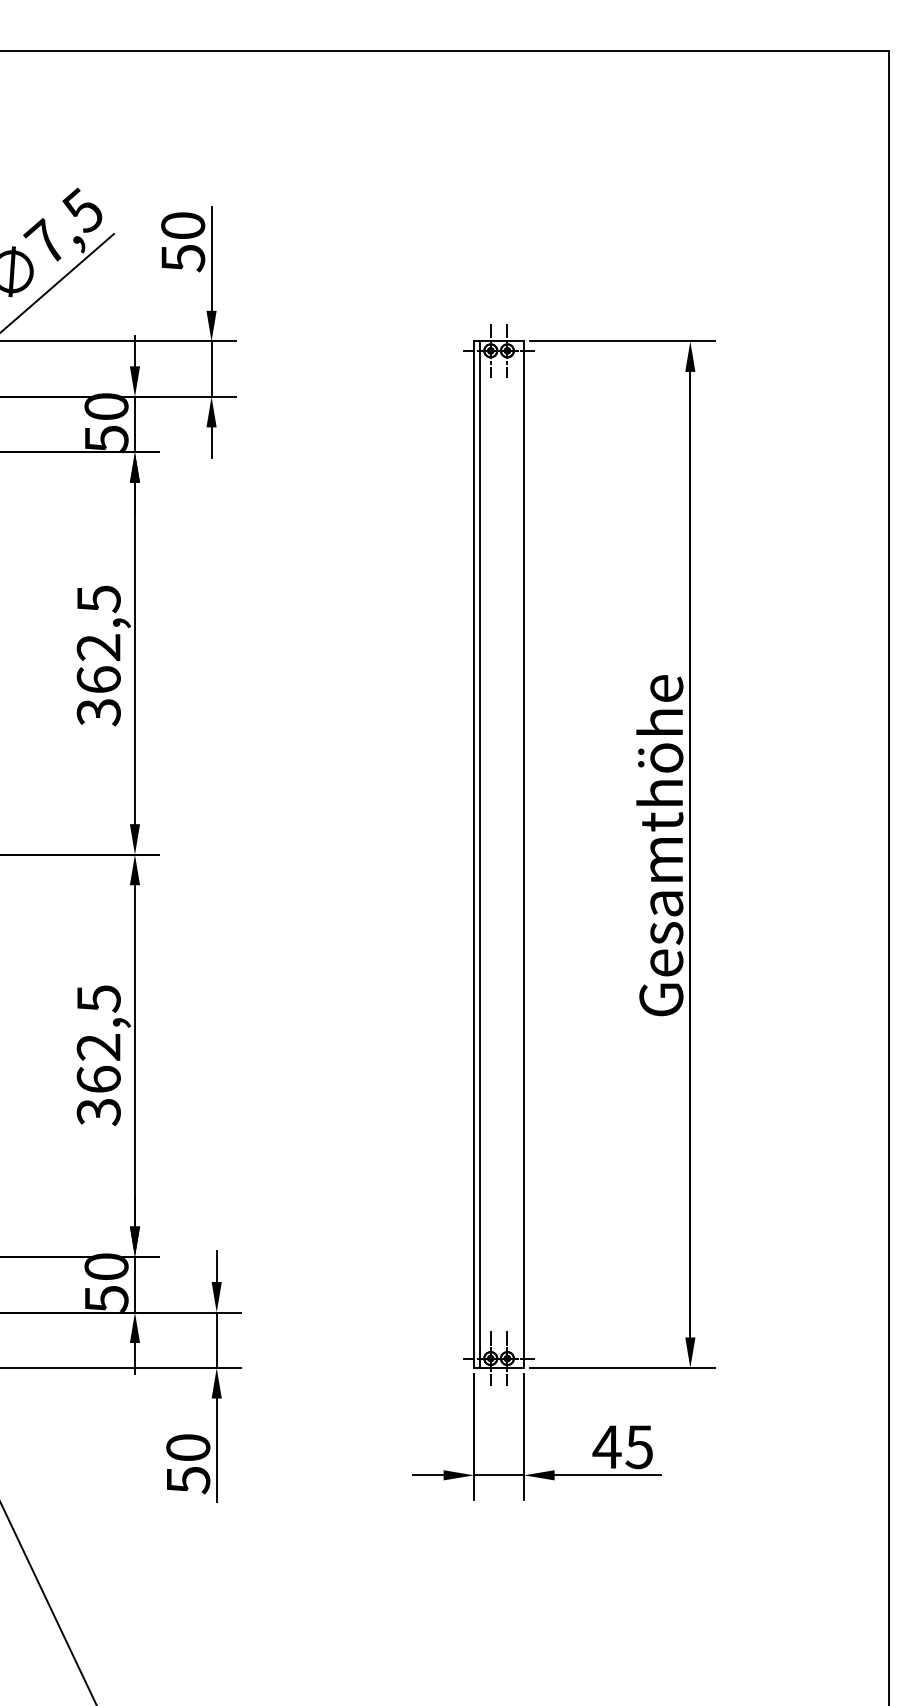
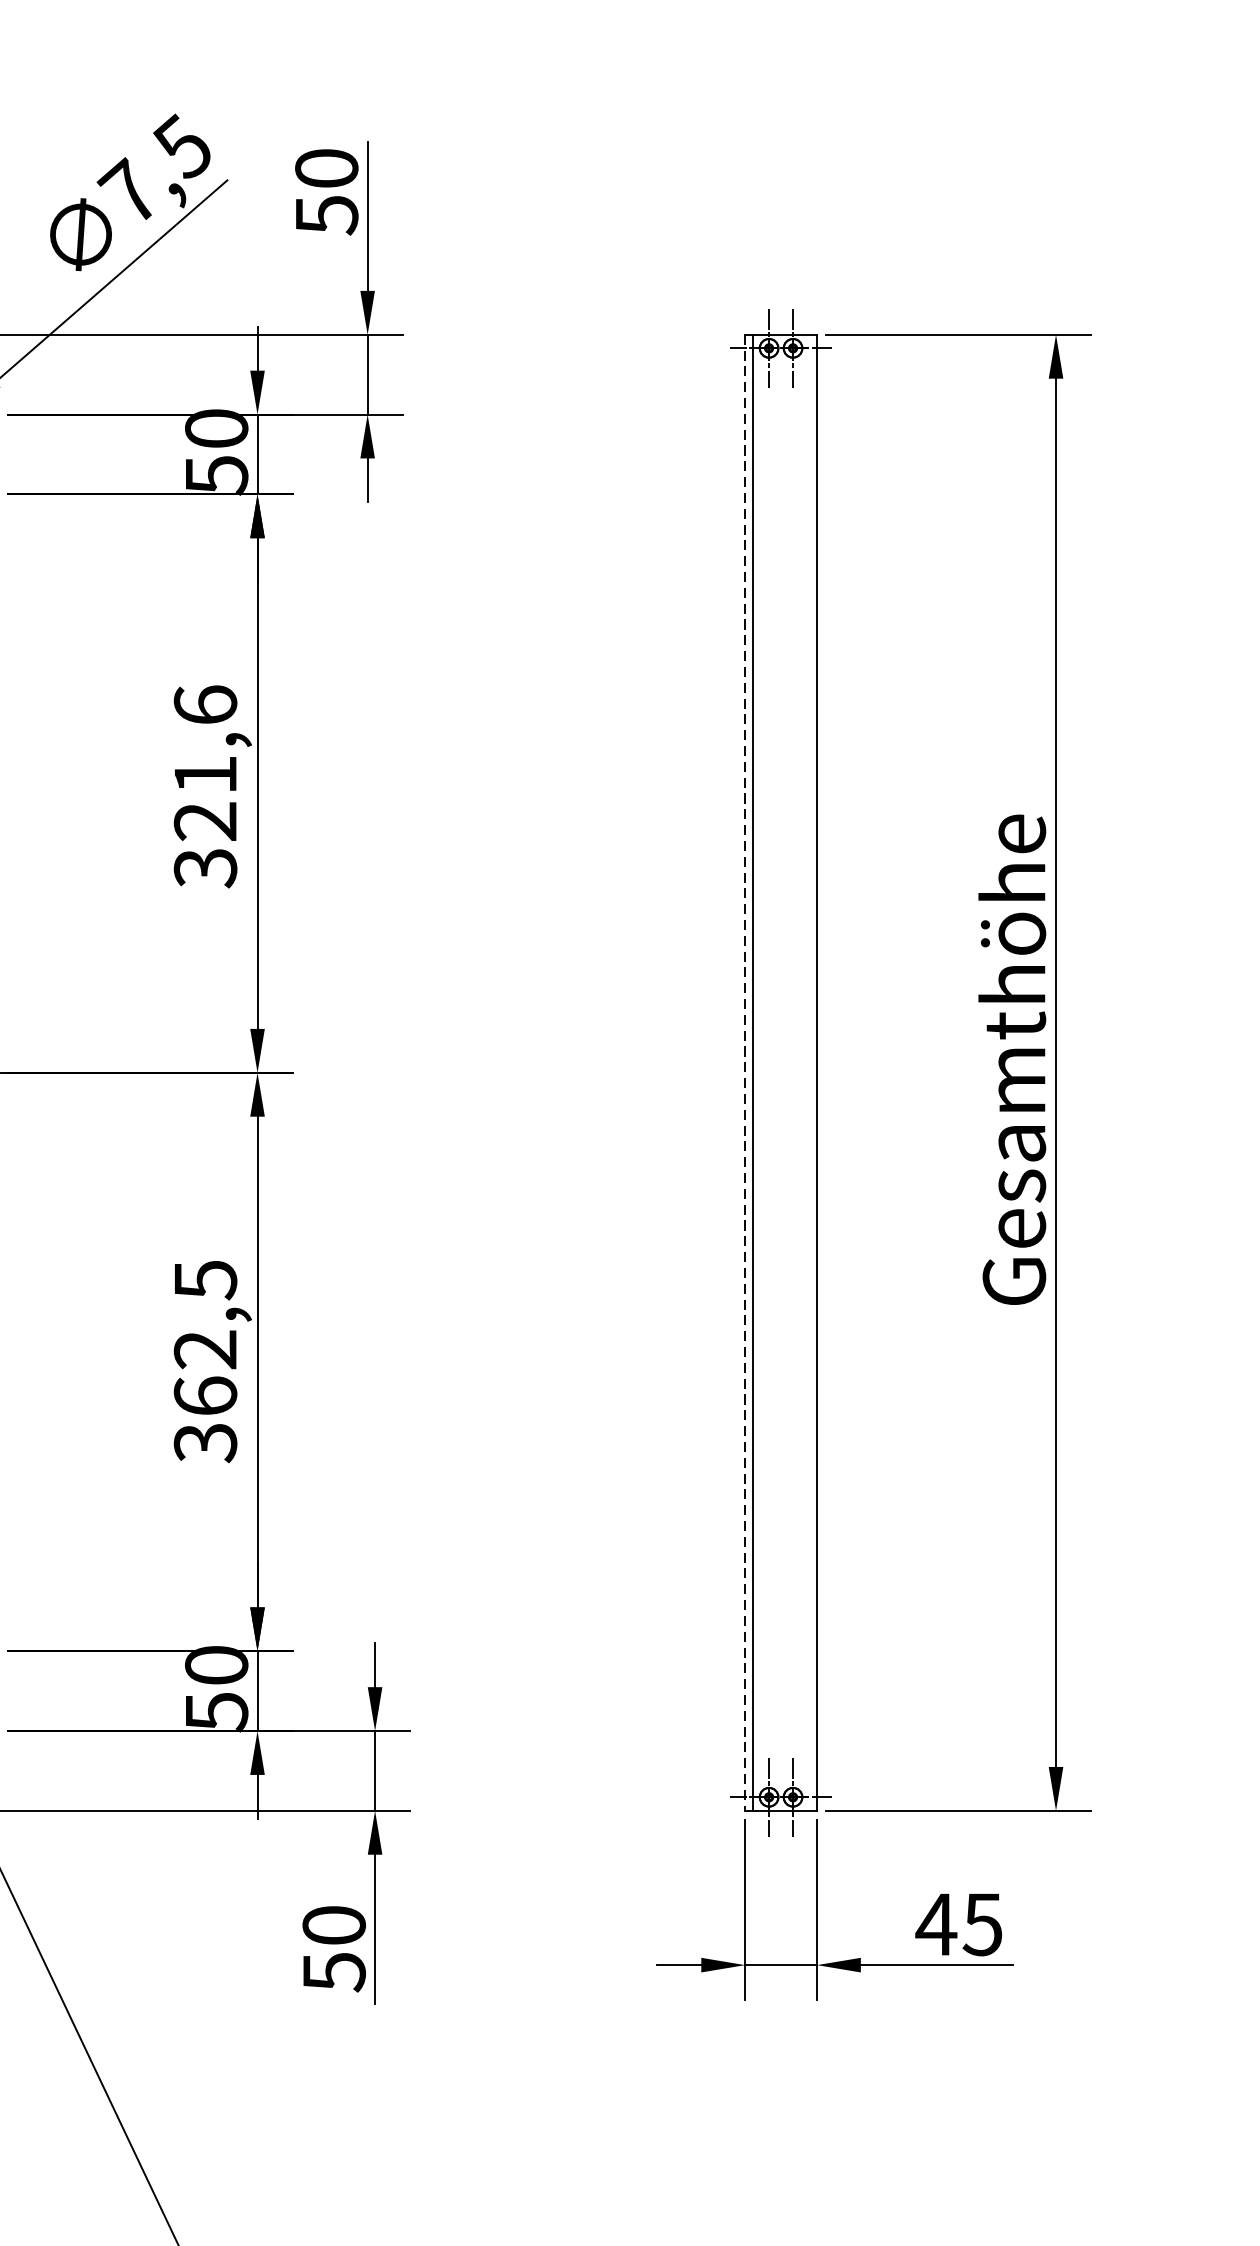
text: (98, 639) -> (205, 763), 362,5 -> 321,6
line: (474, 855) -> (745, 1073), solid -> dashed

